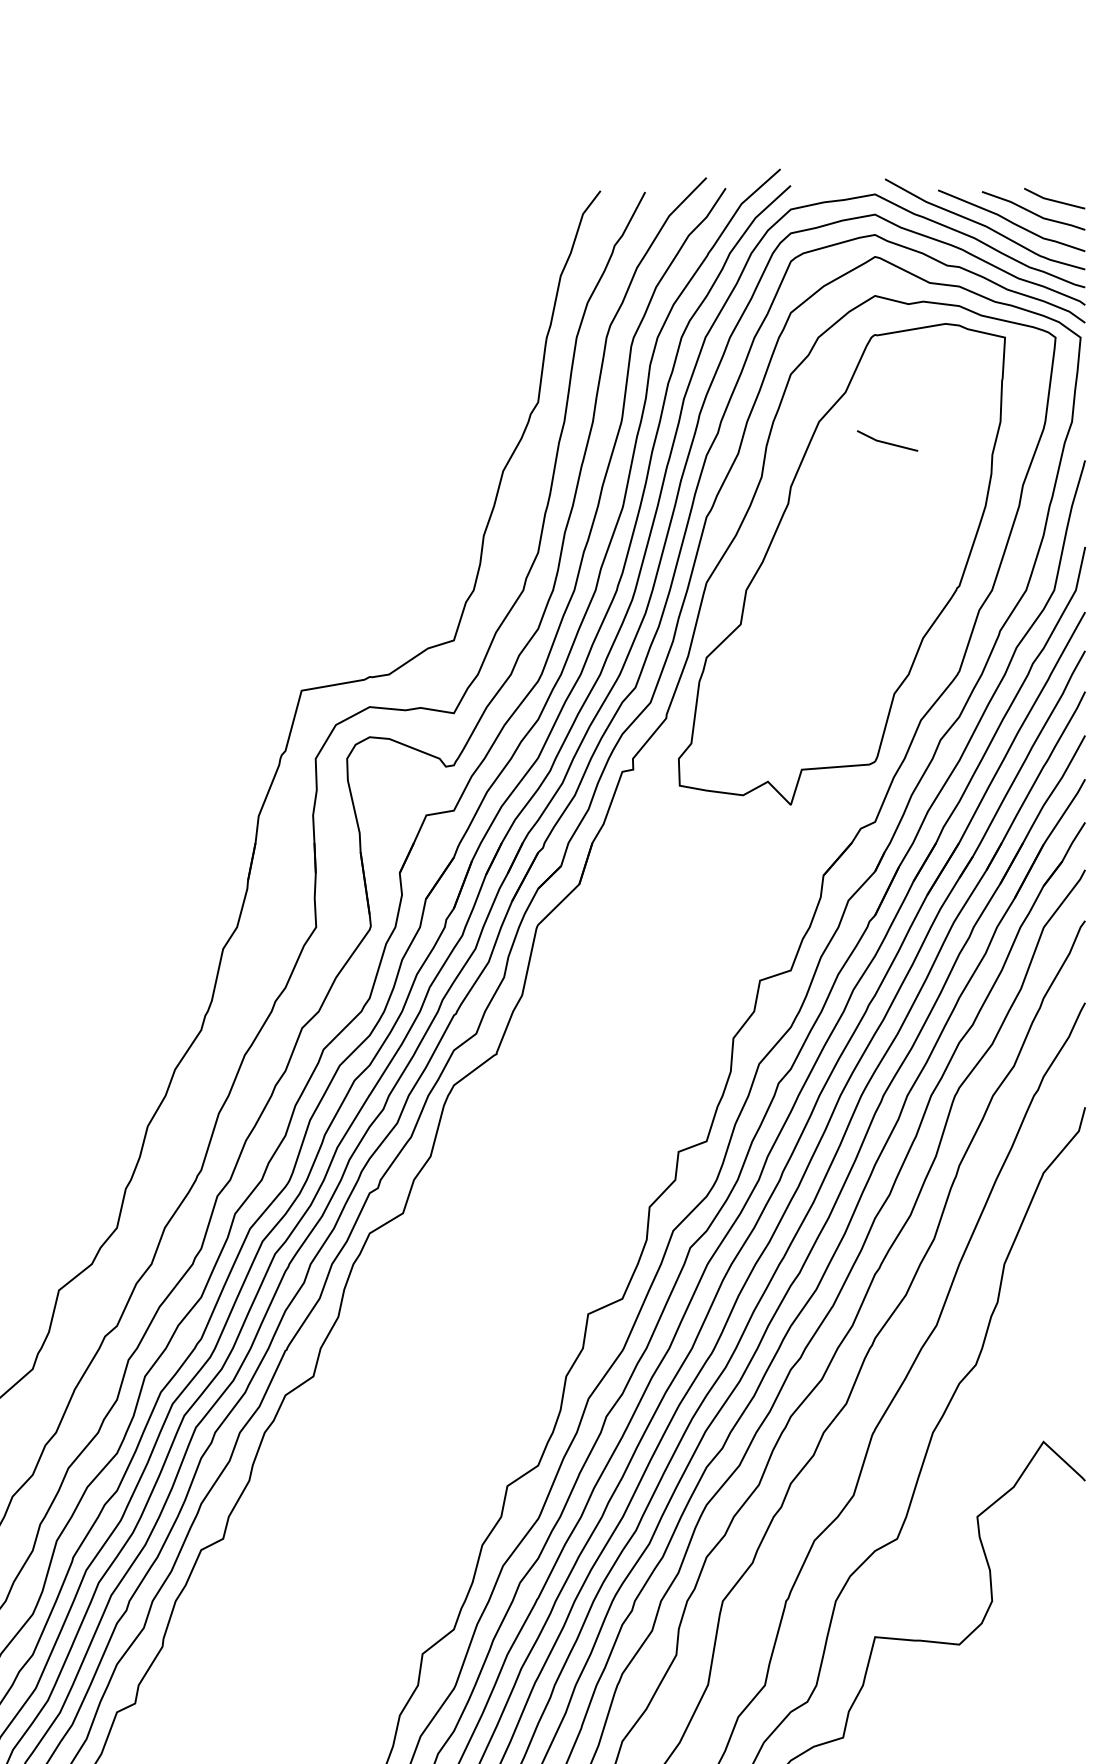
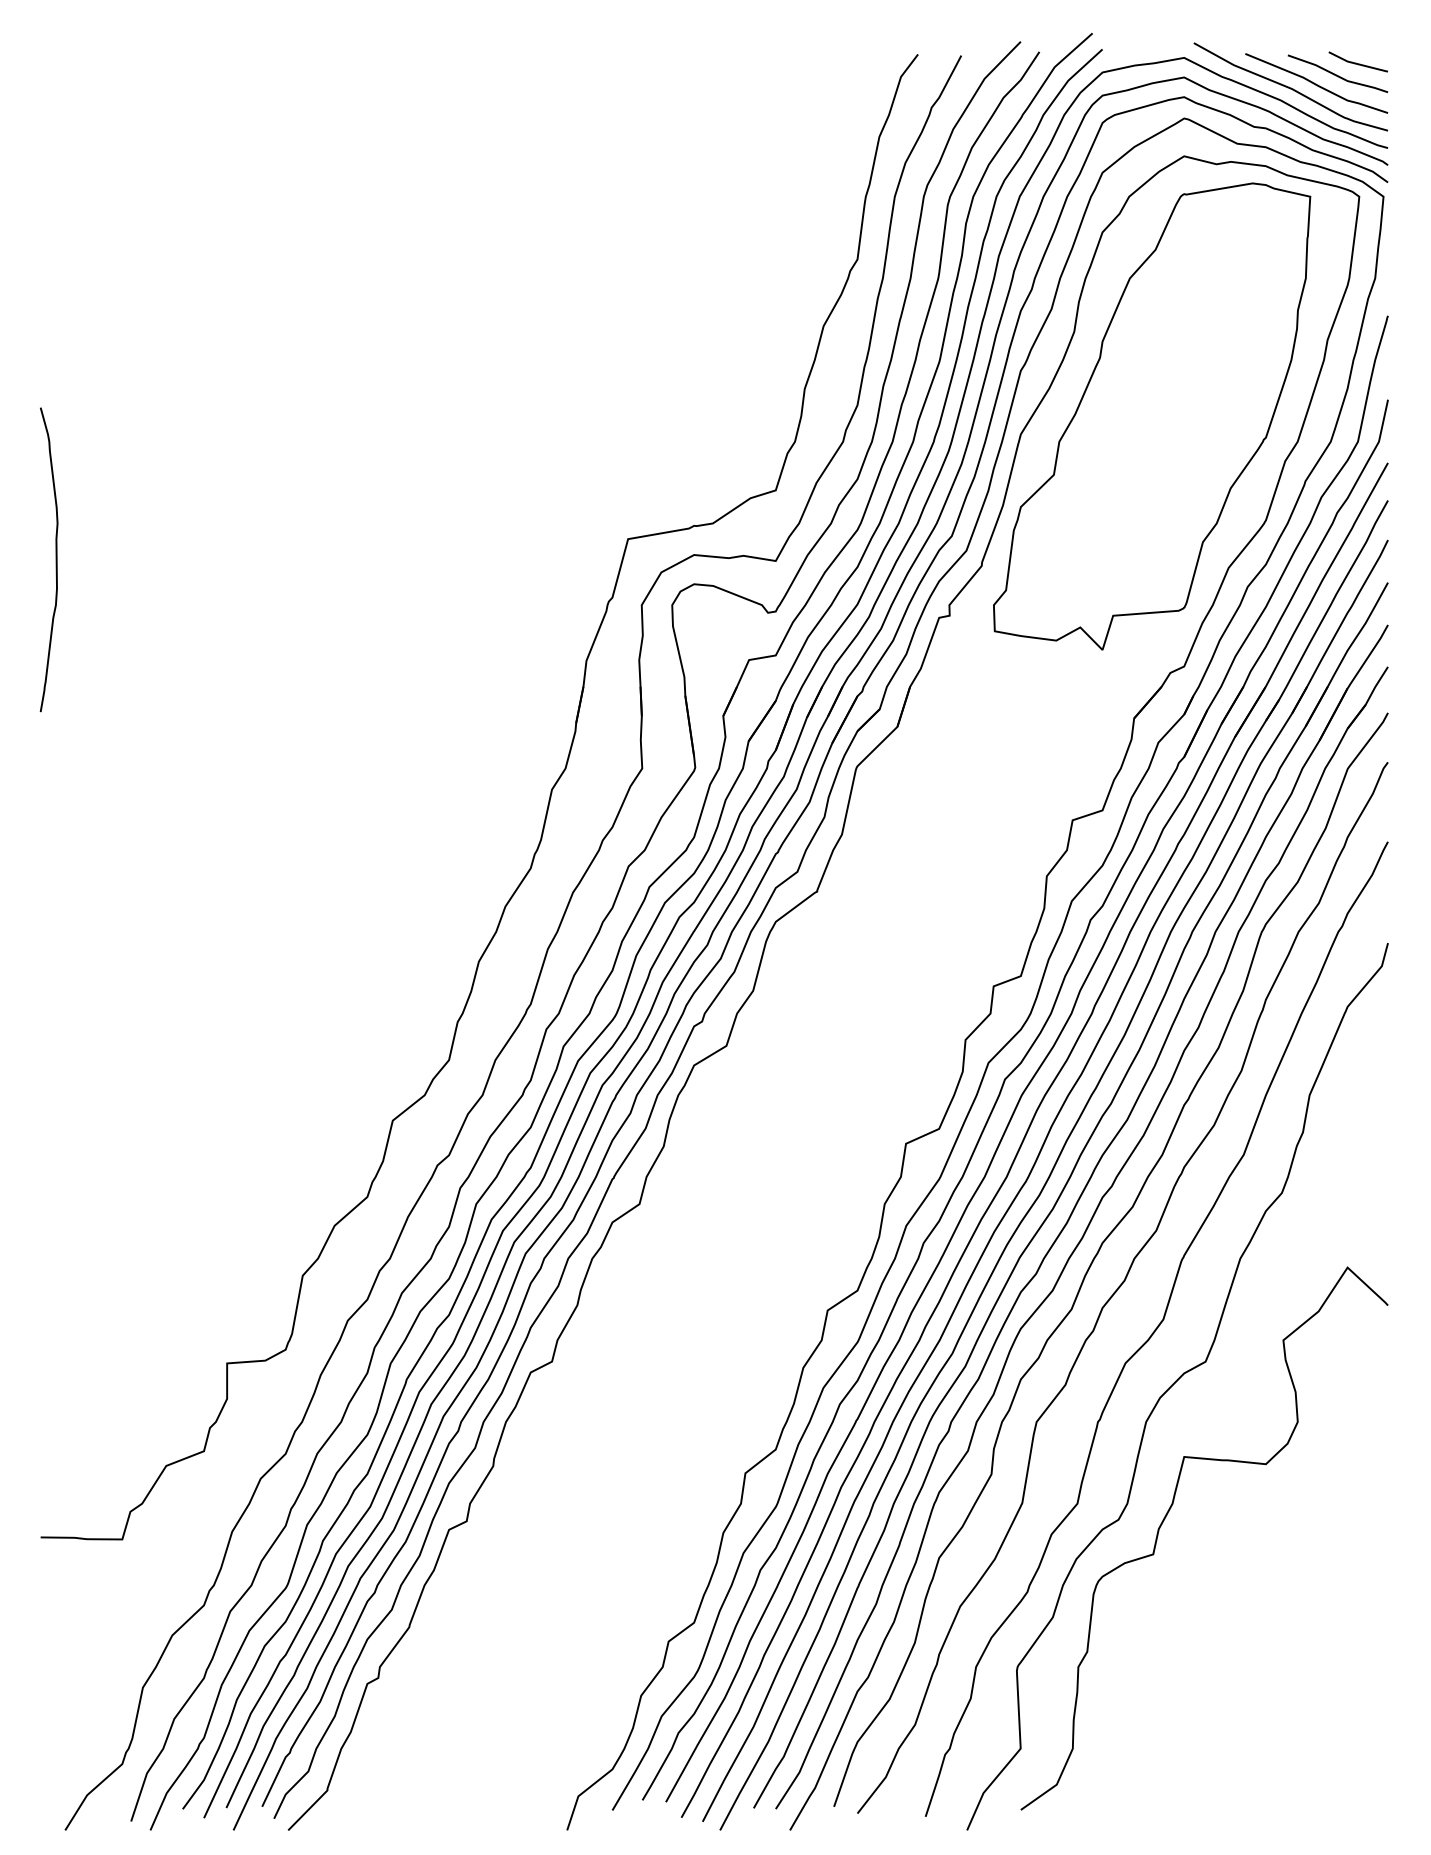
line: (885, 441) -> (1194, 297), removed

